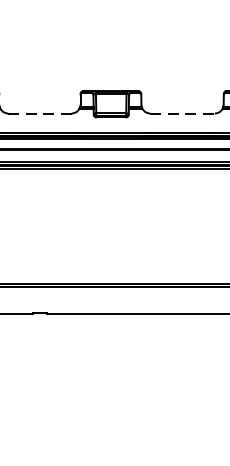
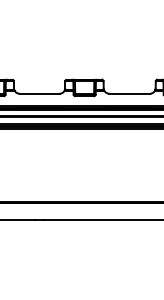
line: (41, 113) -> (40, 93), dashed -> solid
line: (183, 113) -> (130, 93), dashed -> solid

